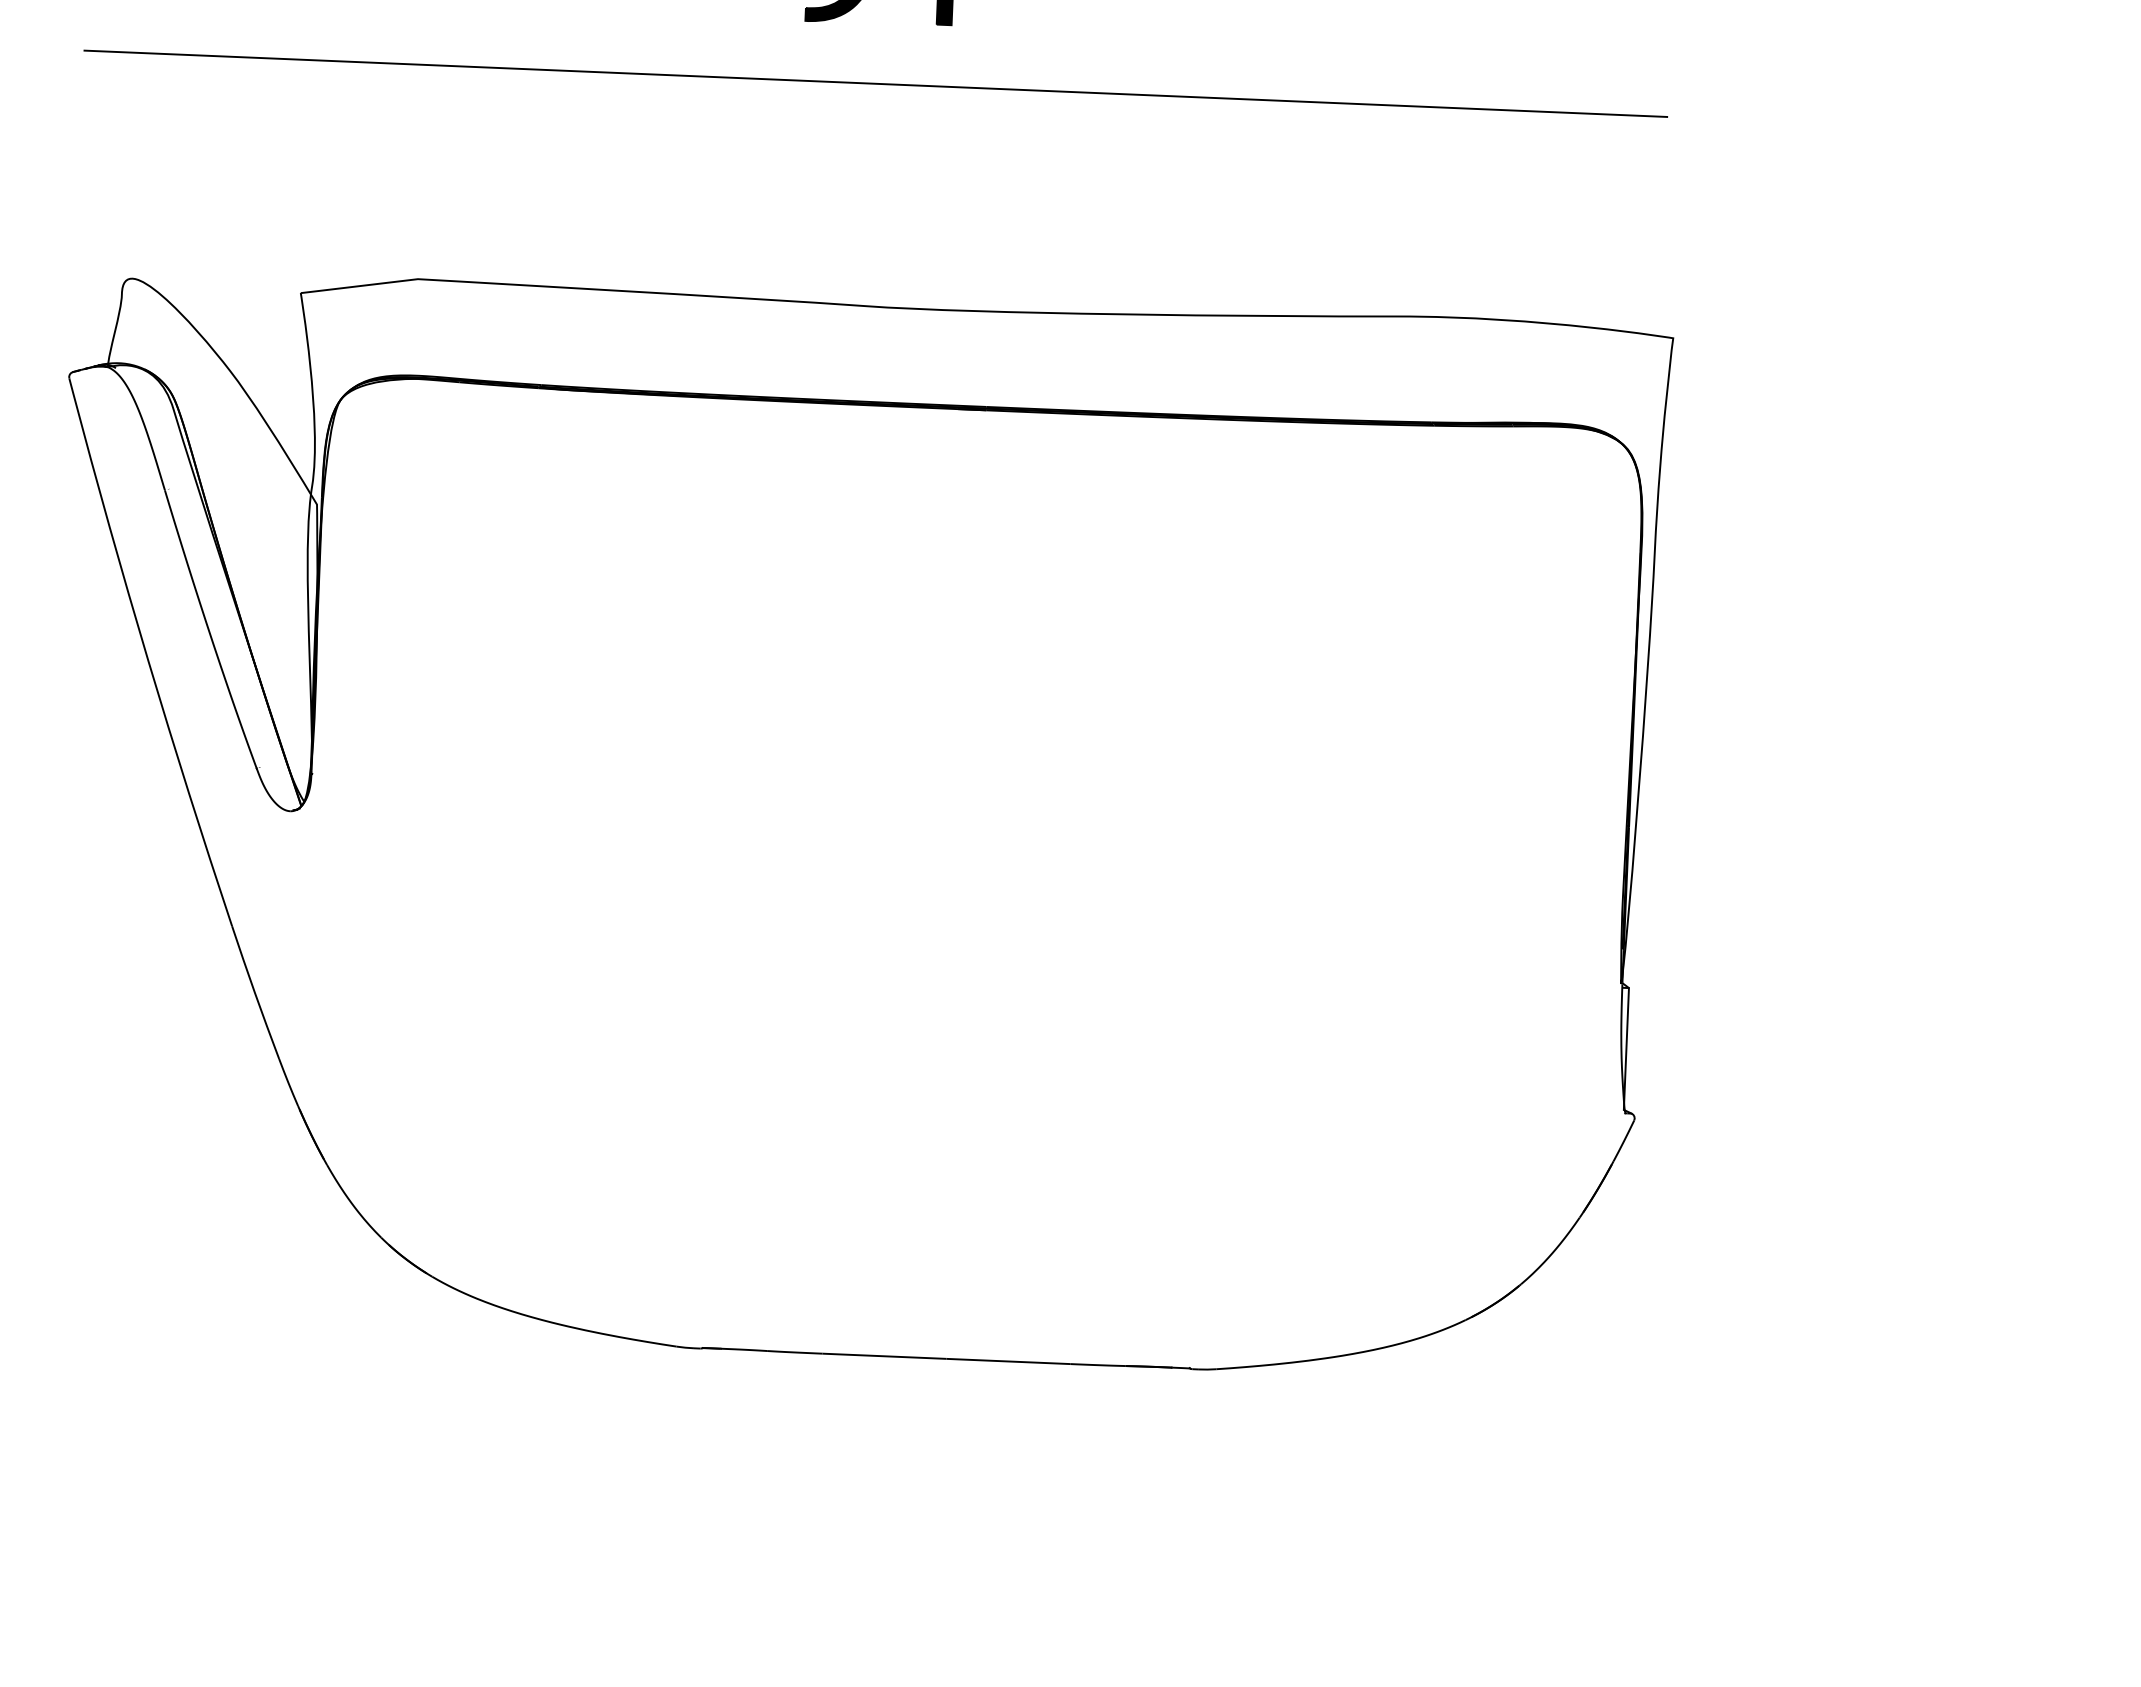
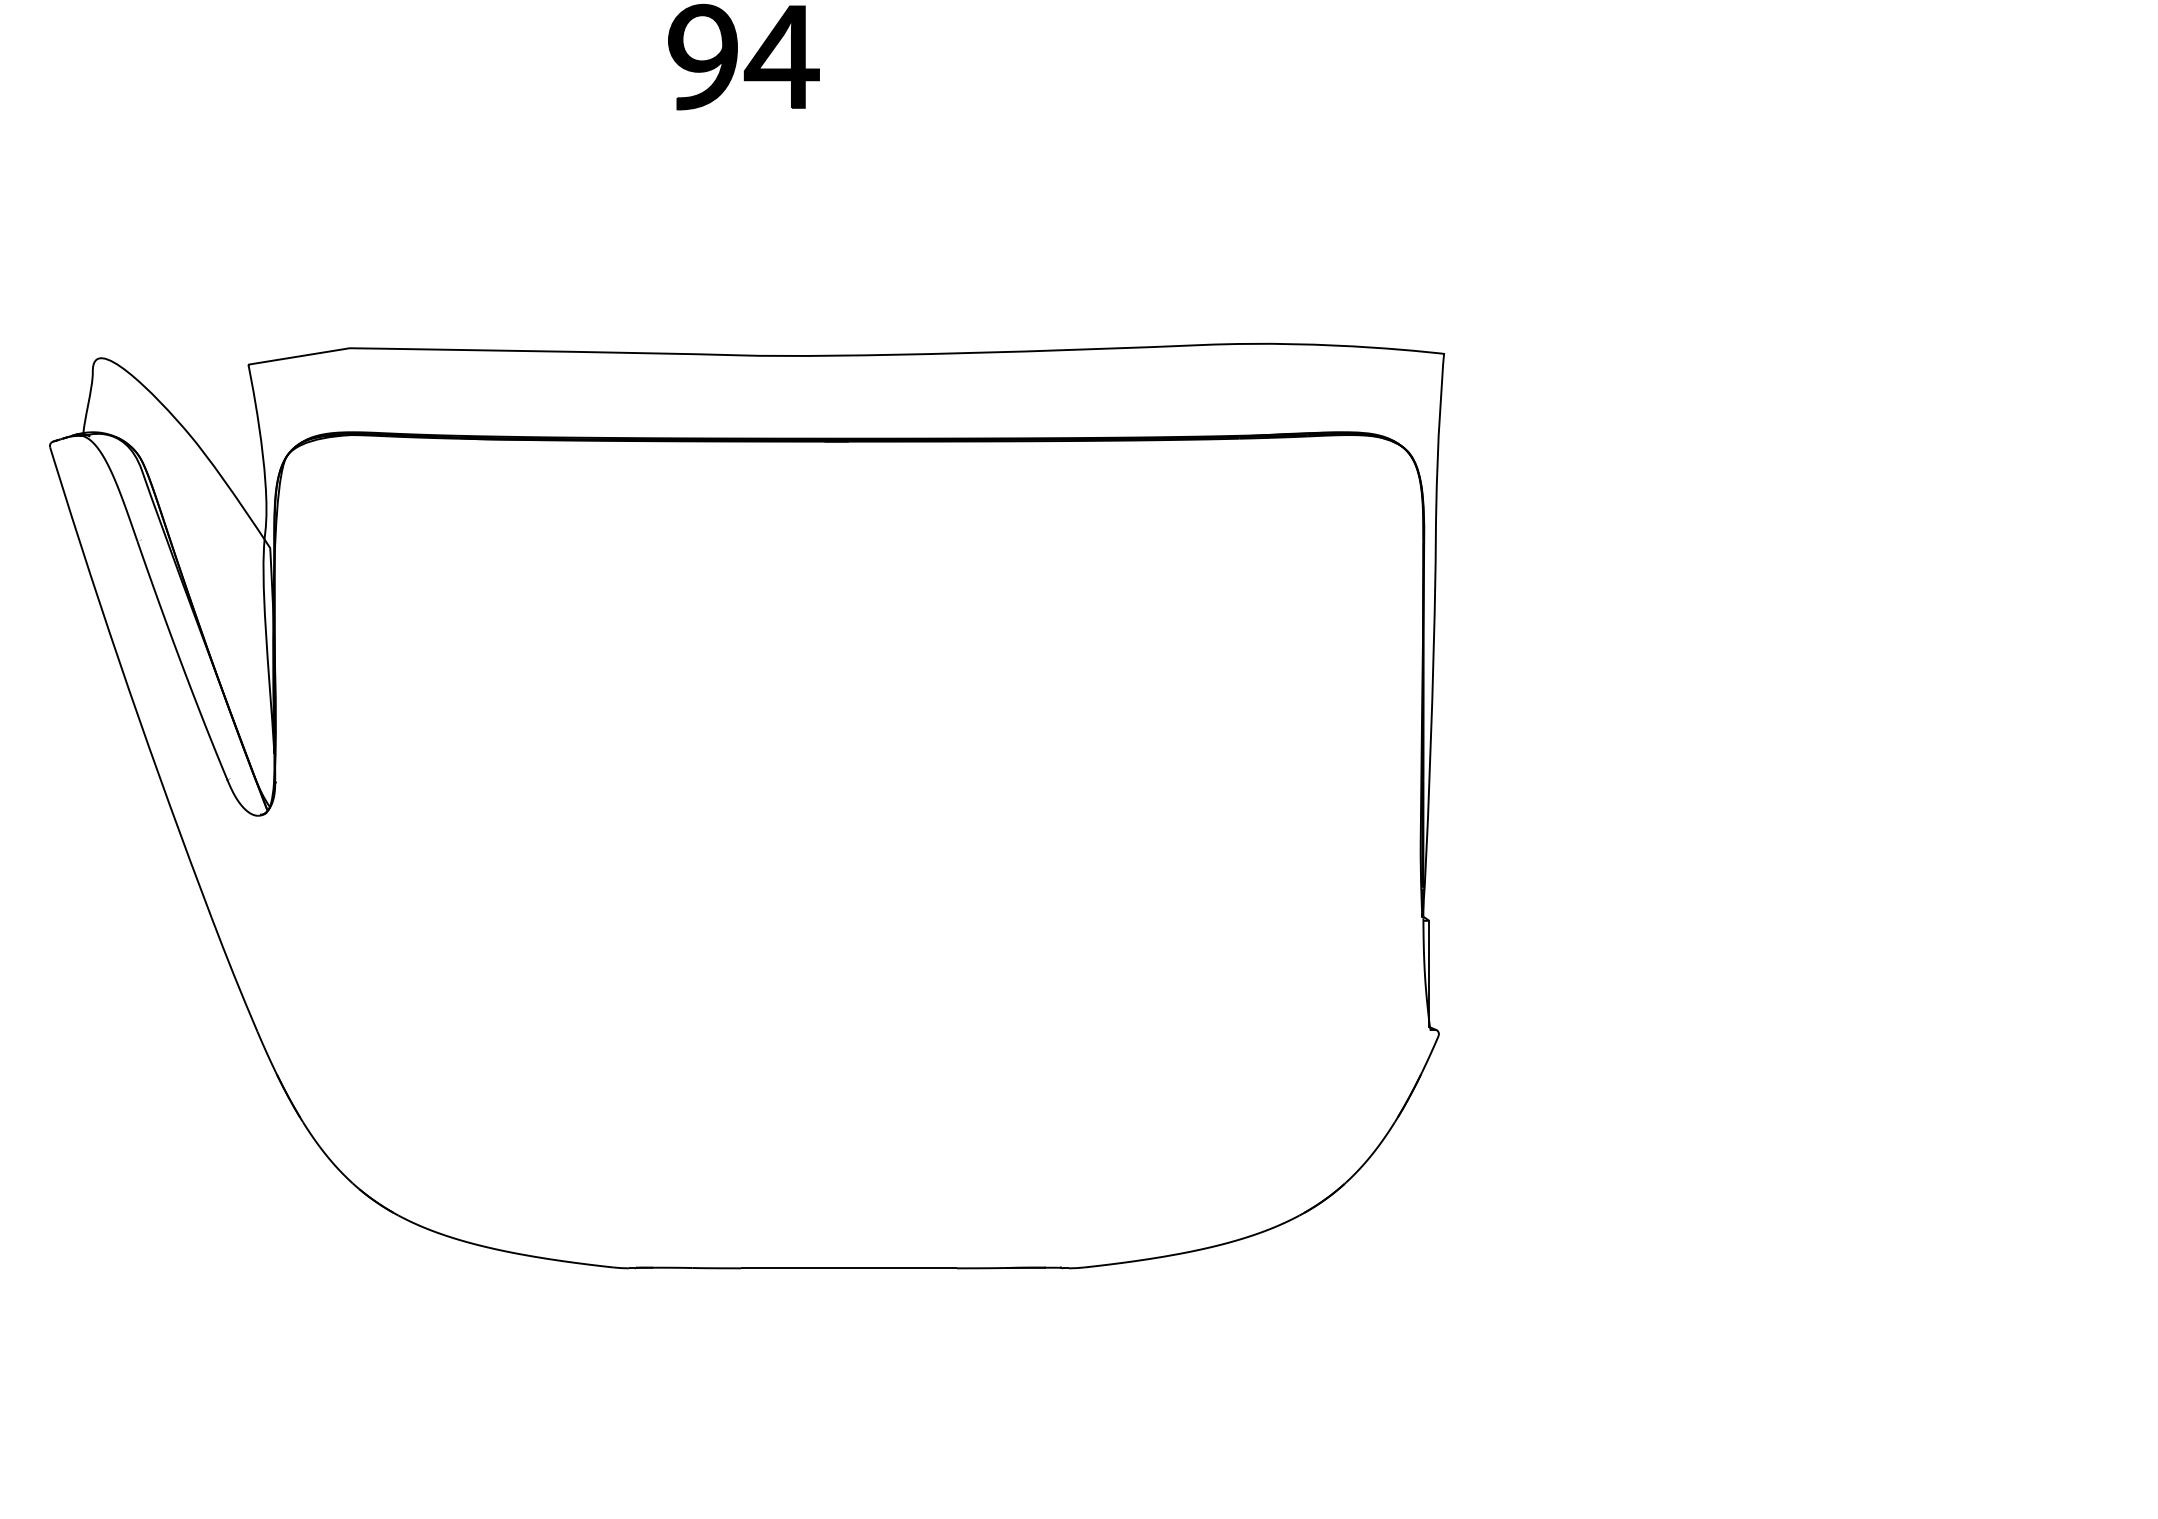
line: (875, 83) -> (740, 161), removed

